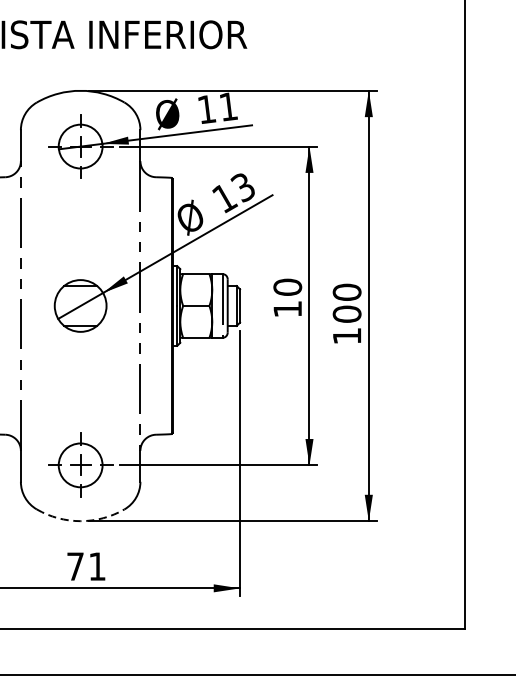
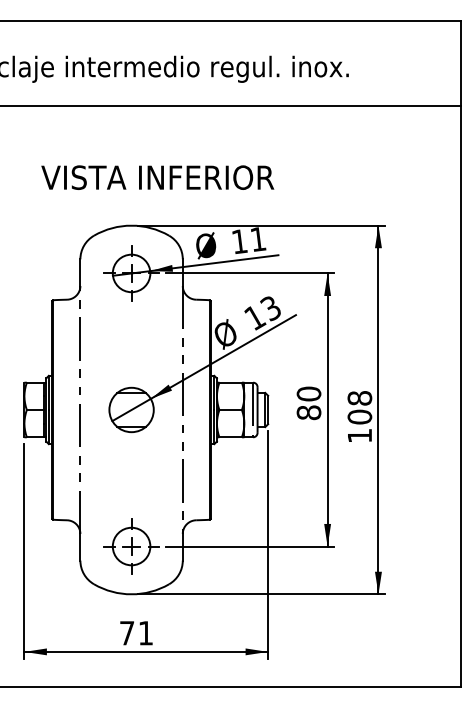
text: (346, 292) -> (359, 398), 100 -> 108
text: (287, 308) -> (308, 412), 10 -> 80
arc: (80, 521) -> (131, 594), dashed -> solid

